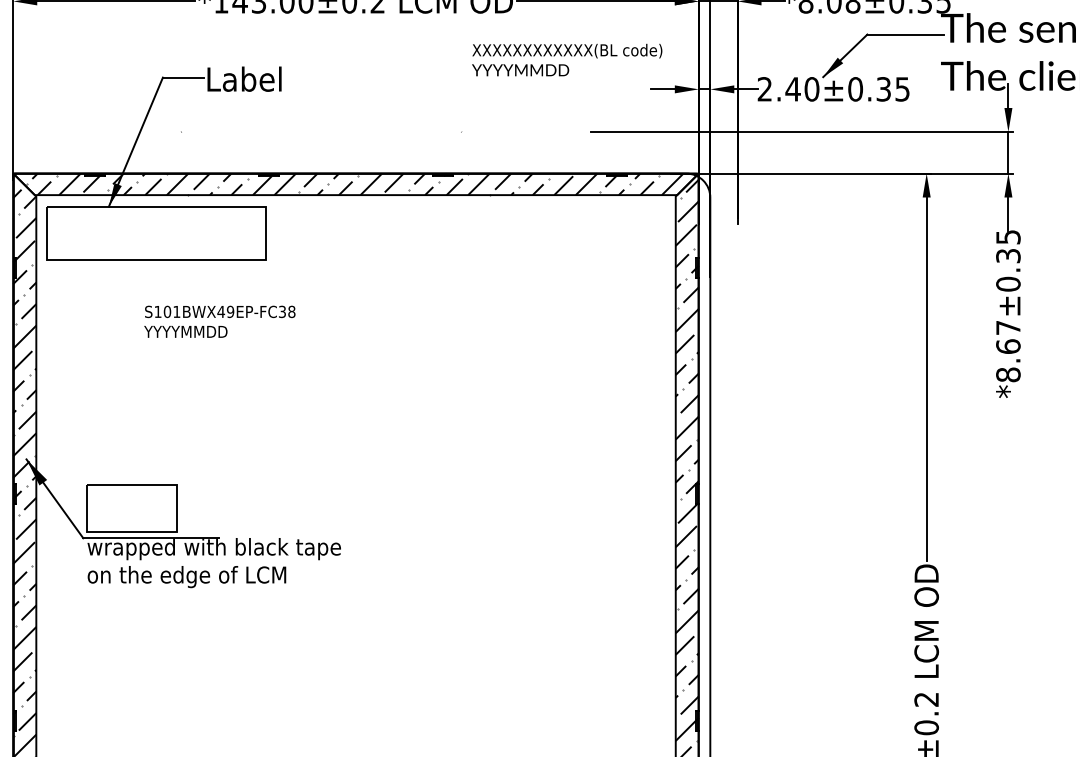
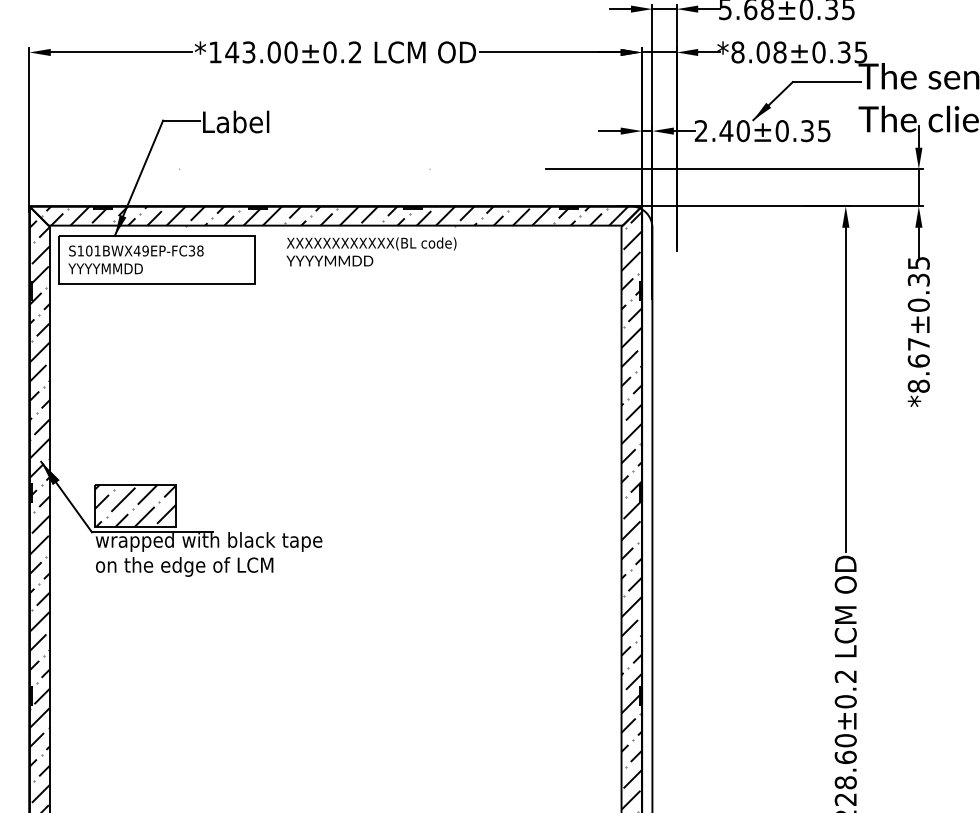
text: (567, 59) -> (371, 251), moved
text: (219, 321) -> (135, 259), moved
hatch: (131, 508) -> (135, 505), added

